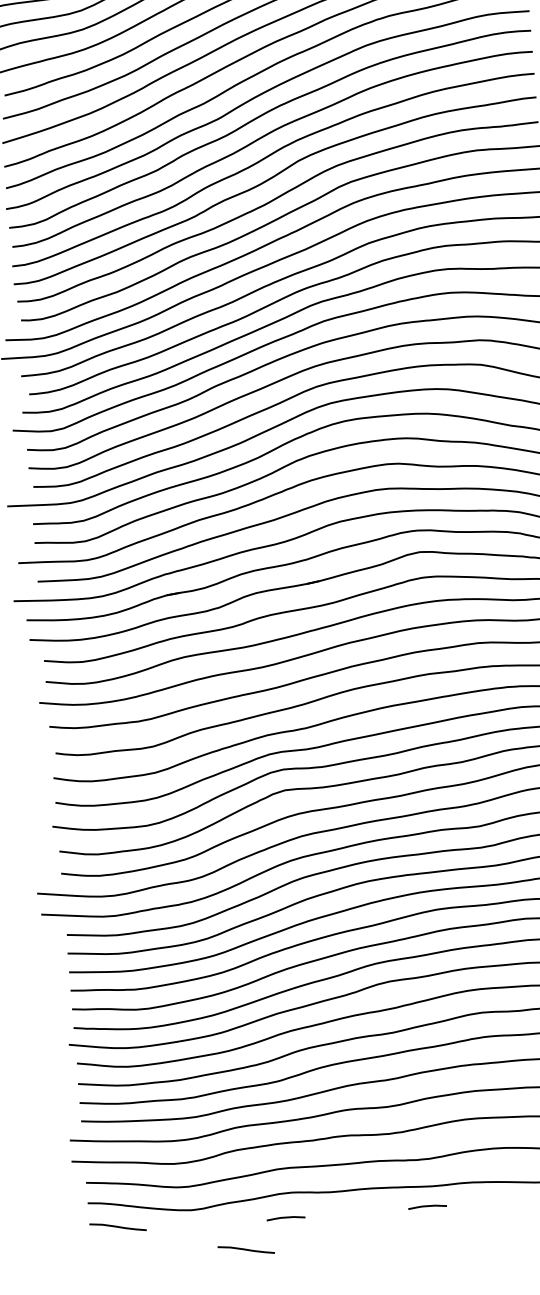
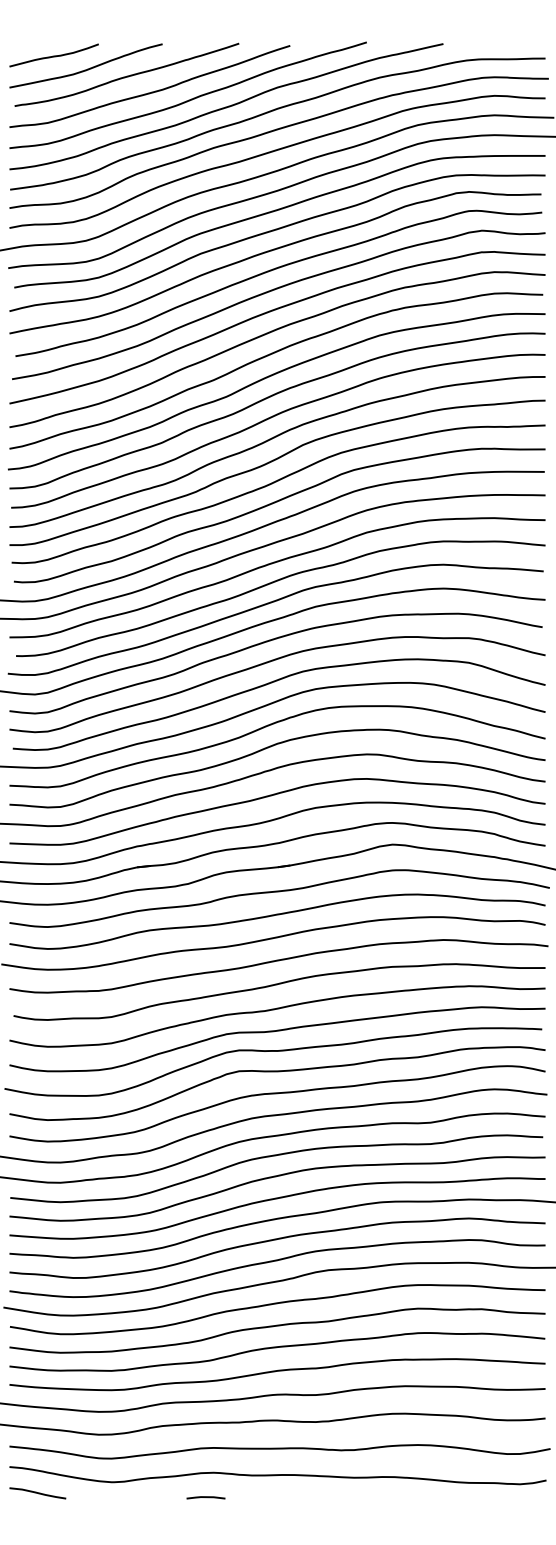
line: (427, 1206) -> (347, 1497), removed
curve: (245, 1250) -> (163, 1526), removed

